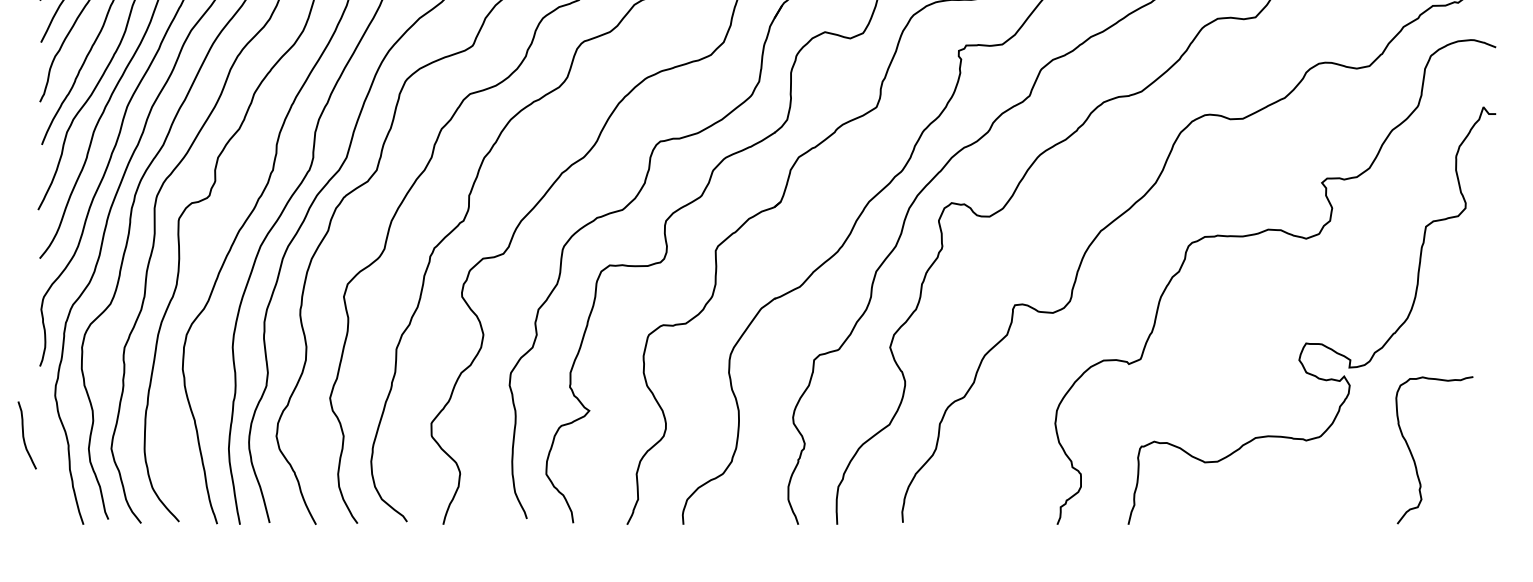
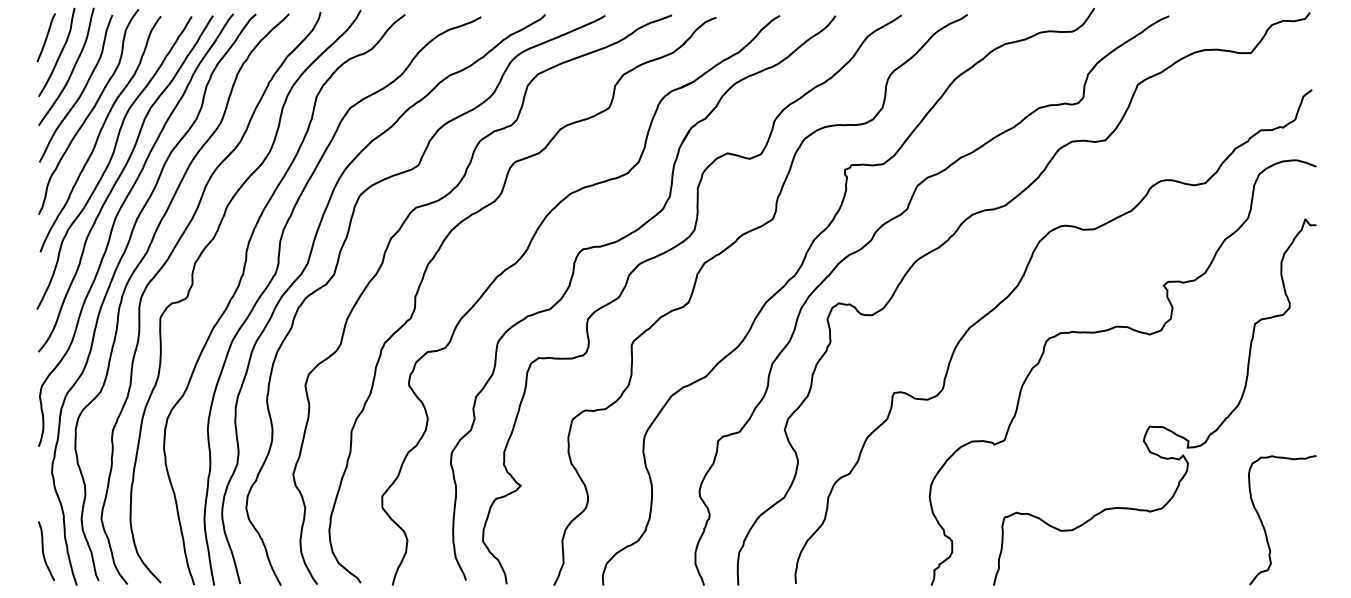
curve: (24, 438) -> (44, 553), moved
curve: (1415, 459) -> (1265, 528), moved

